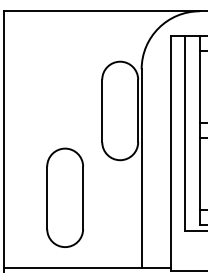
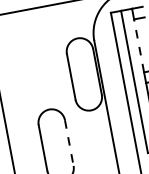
line: (199, 86) -> (138, 45), solid -> dashed
line: (83, 198) -> (69, 143), solid -> dashed

